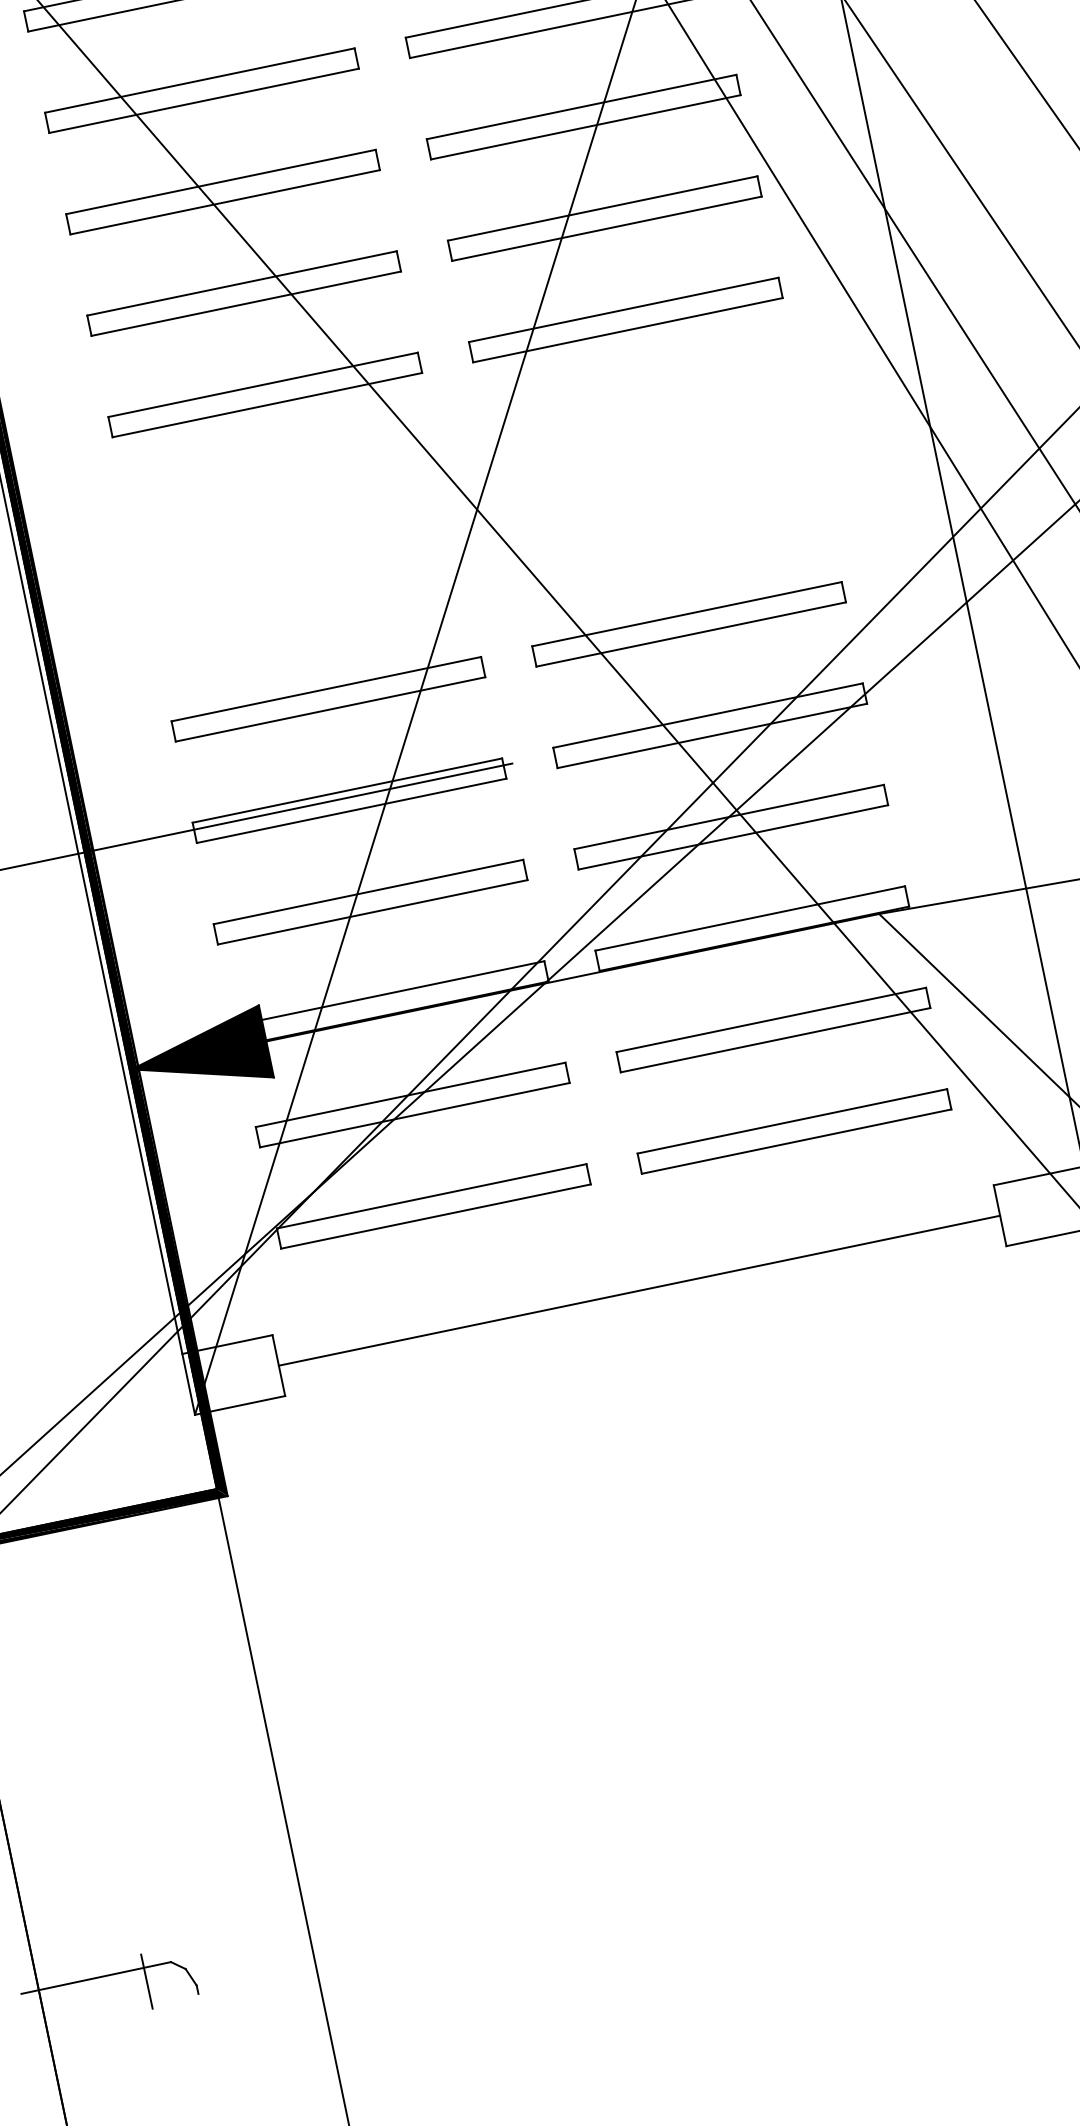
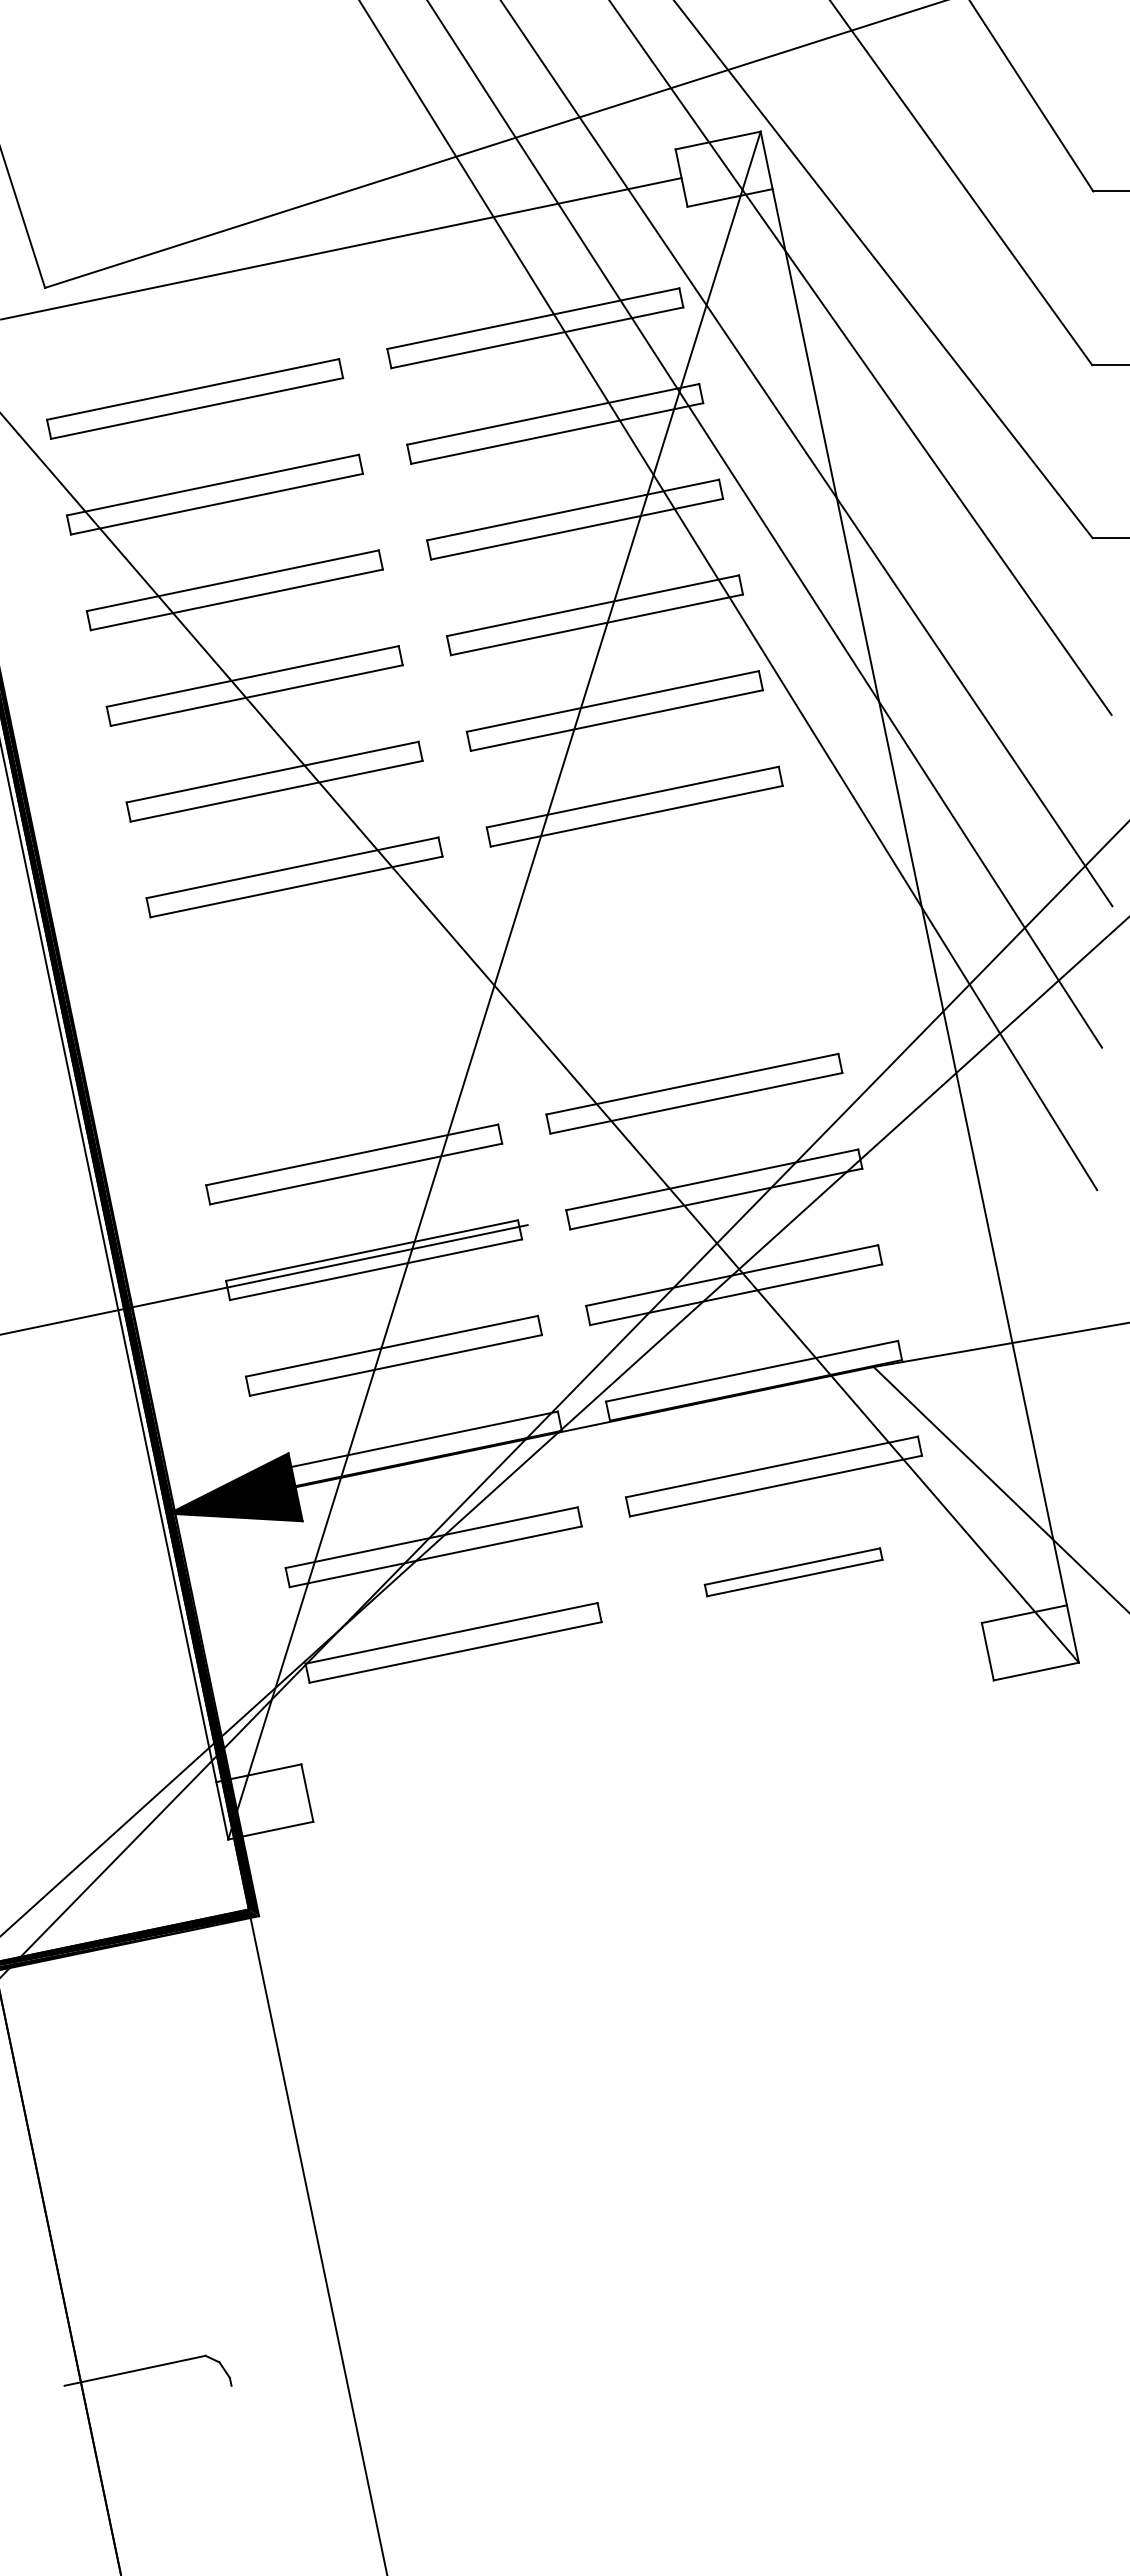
part: (794, 1131) -> (793, 1572), size x0.6
line: (639, 1290) -> (647, 1722), removed
line: (146, 1980) -> (182, 2373), removed

